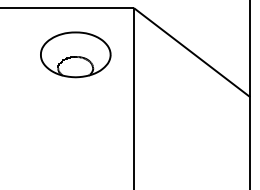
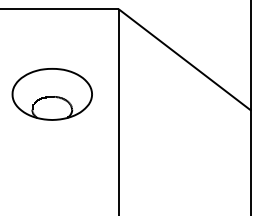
part: (75, 54) -> (52, 94), moved

